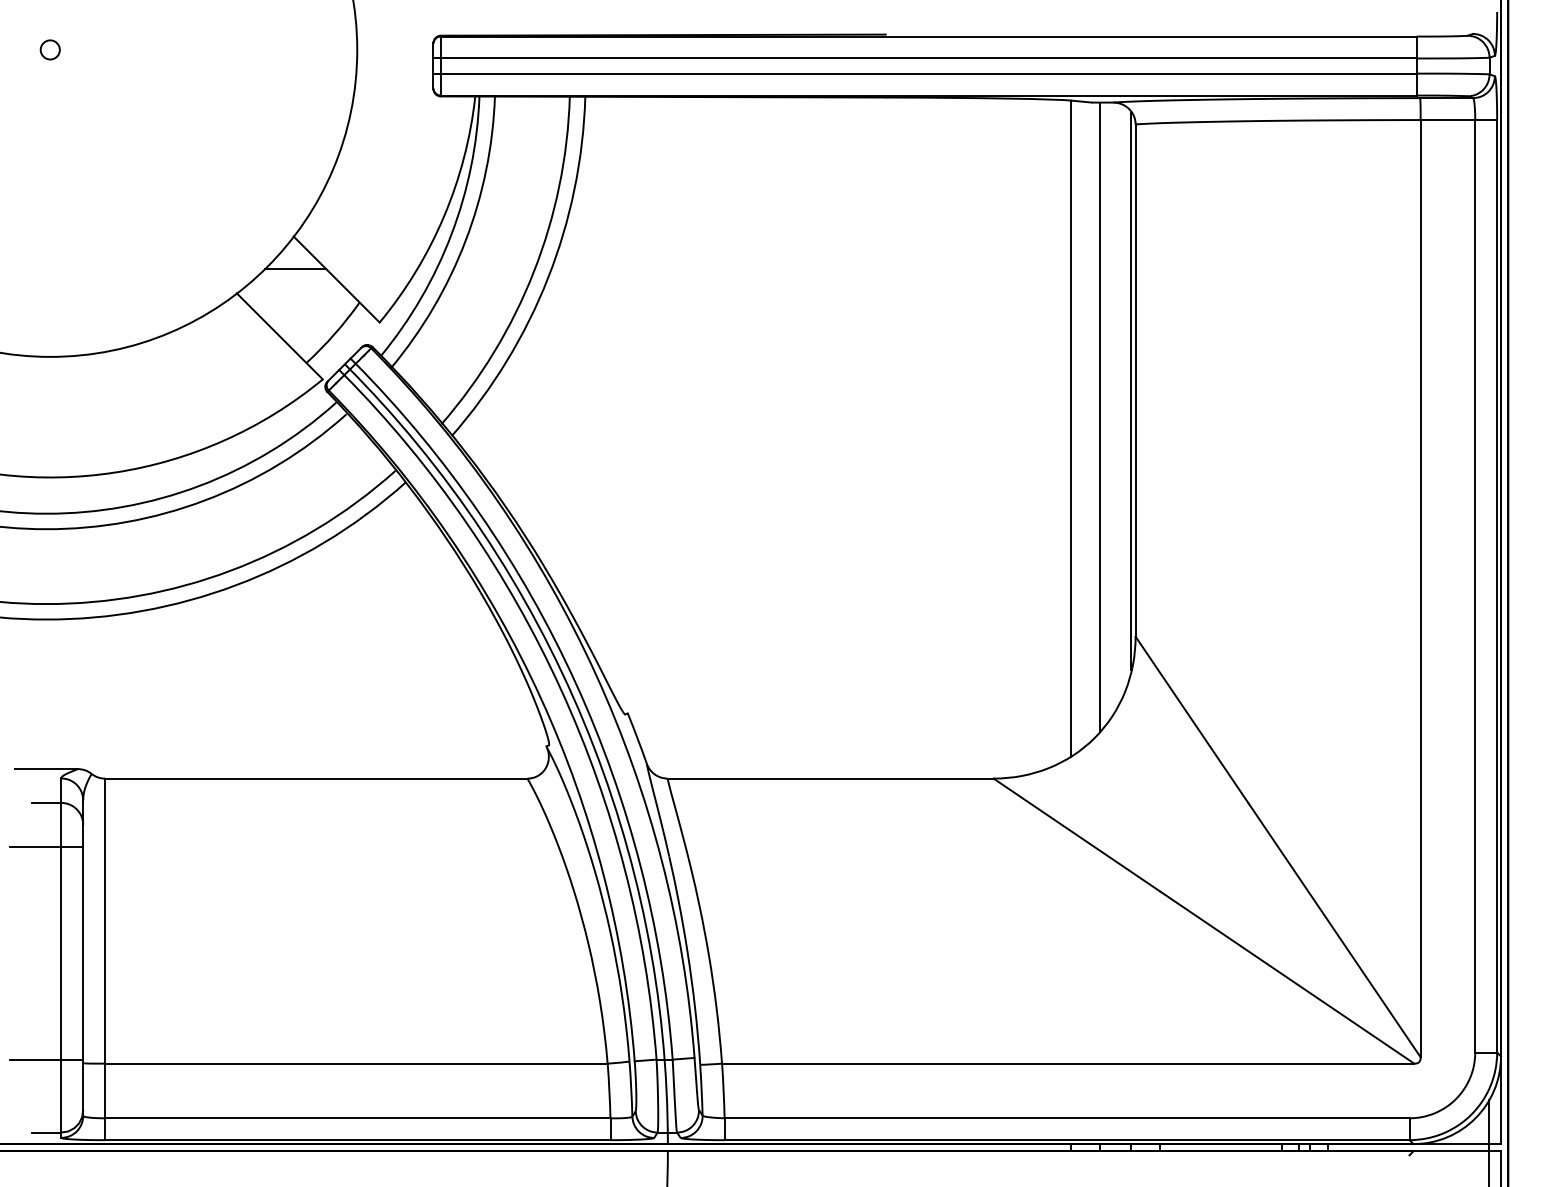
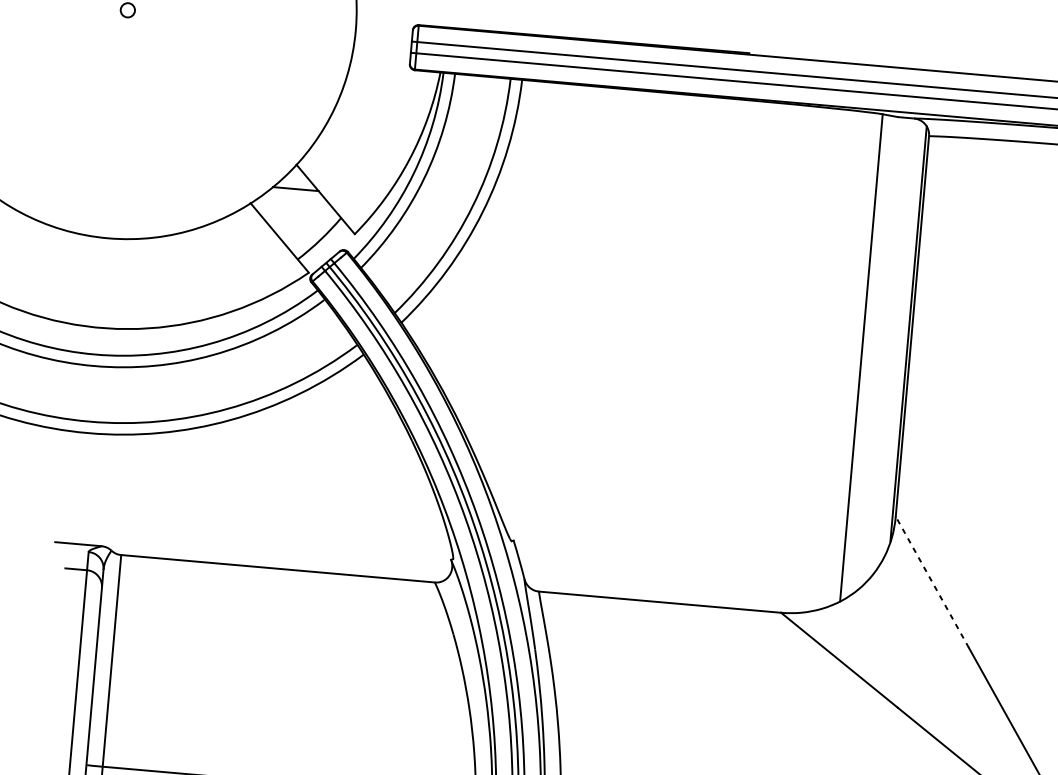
line: (1099, 416) -> (883, 350), removed
line: (1192, 720) -> (932, 582), solid -> dashed
line: (46, 846) -> (73, 601), removed
line: (46, 1059) -> (59, 759), removed

